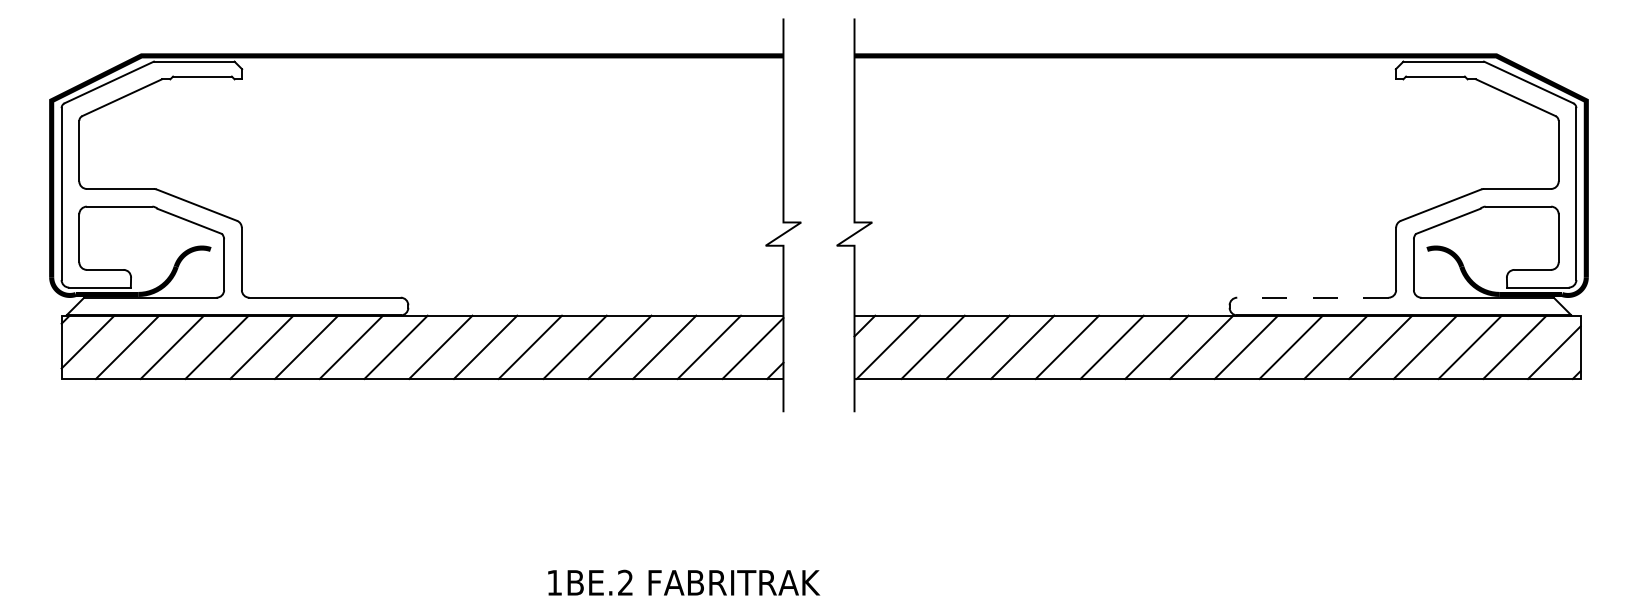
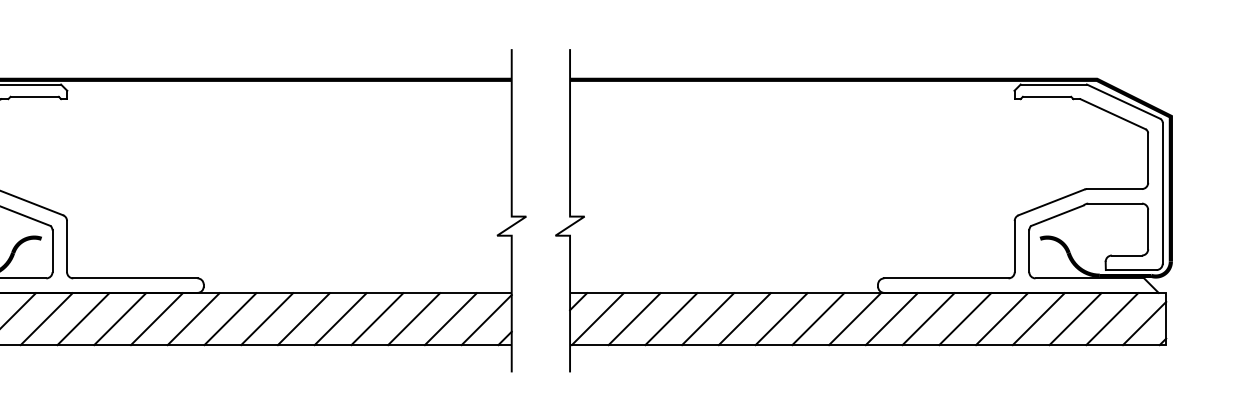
line: (1312, 297) -> (946, 278), dashed -> solid

